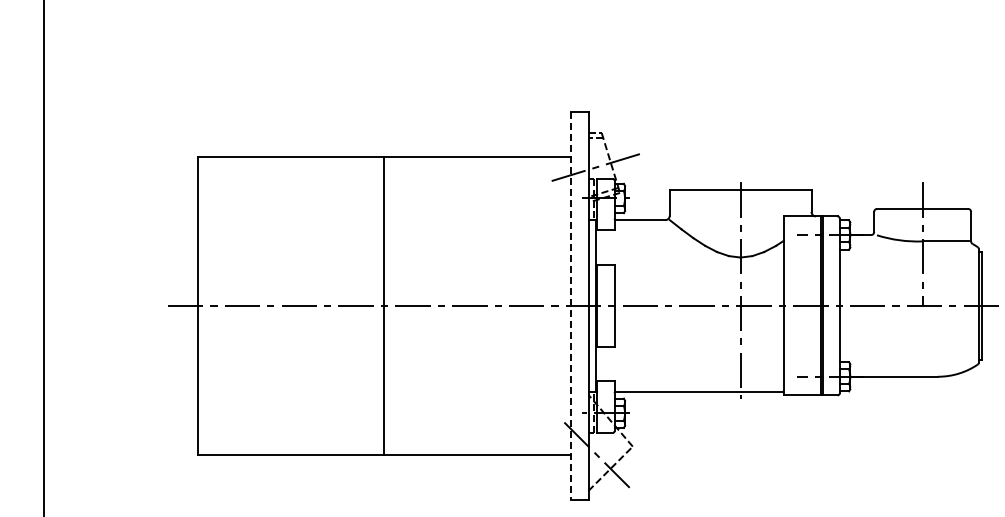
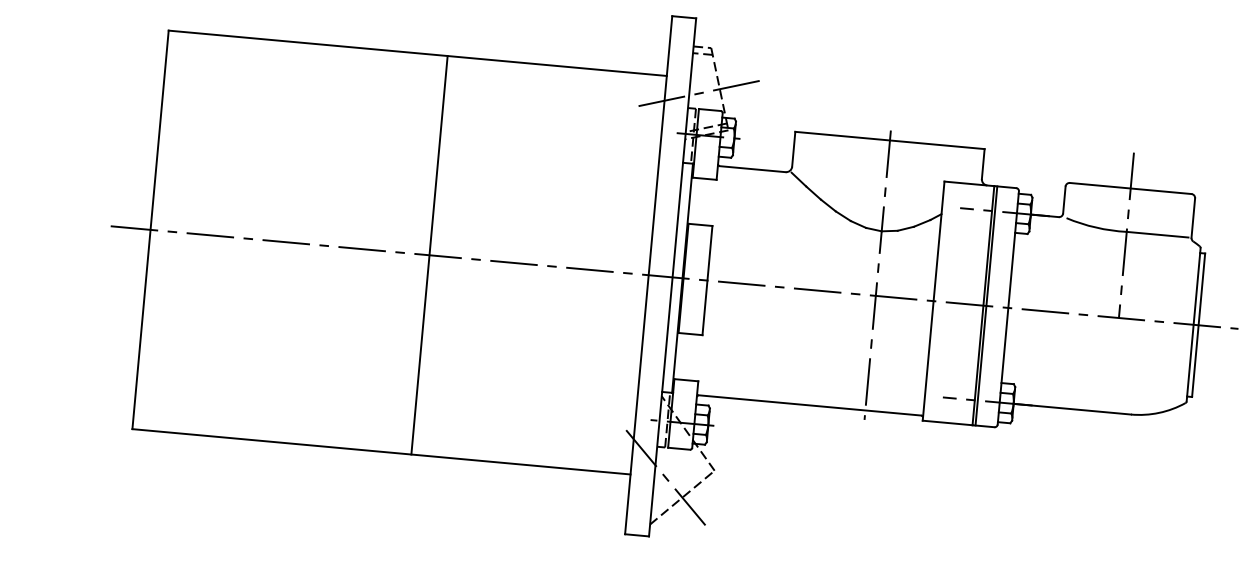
line: (383, 305) -> (429, 254), moved
line: (570, 305) -> (648, 274), dashed -> solid

